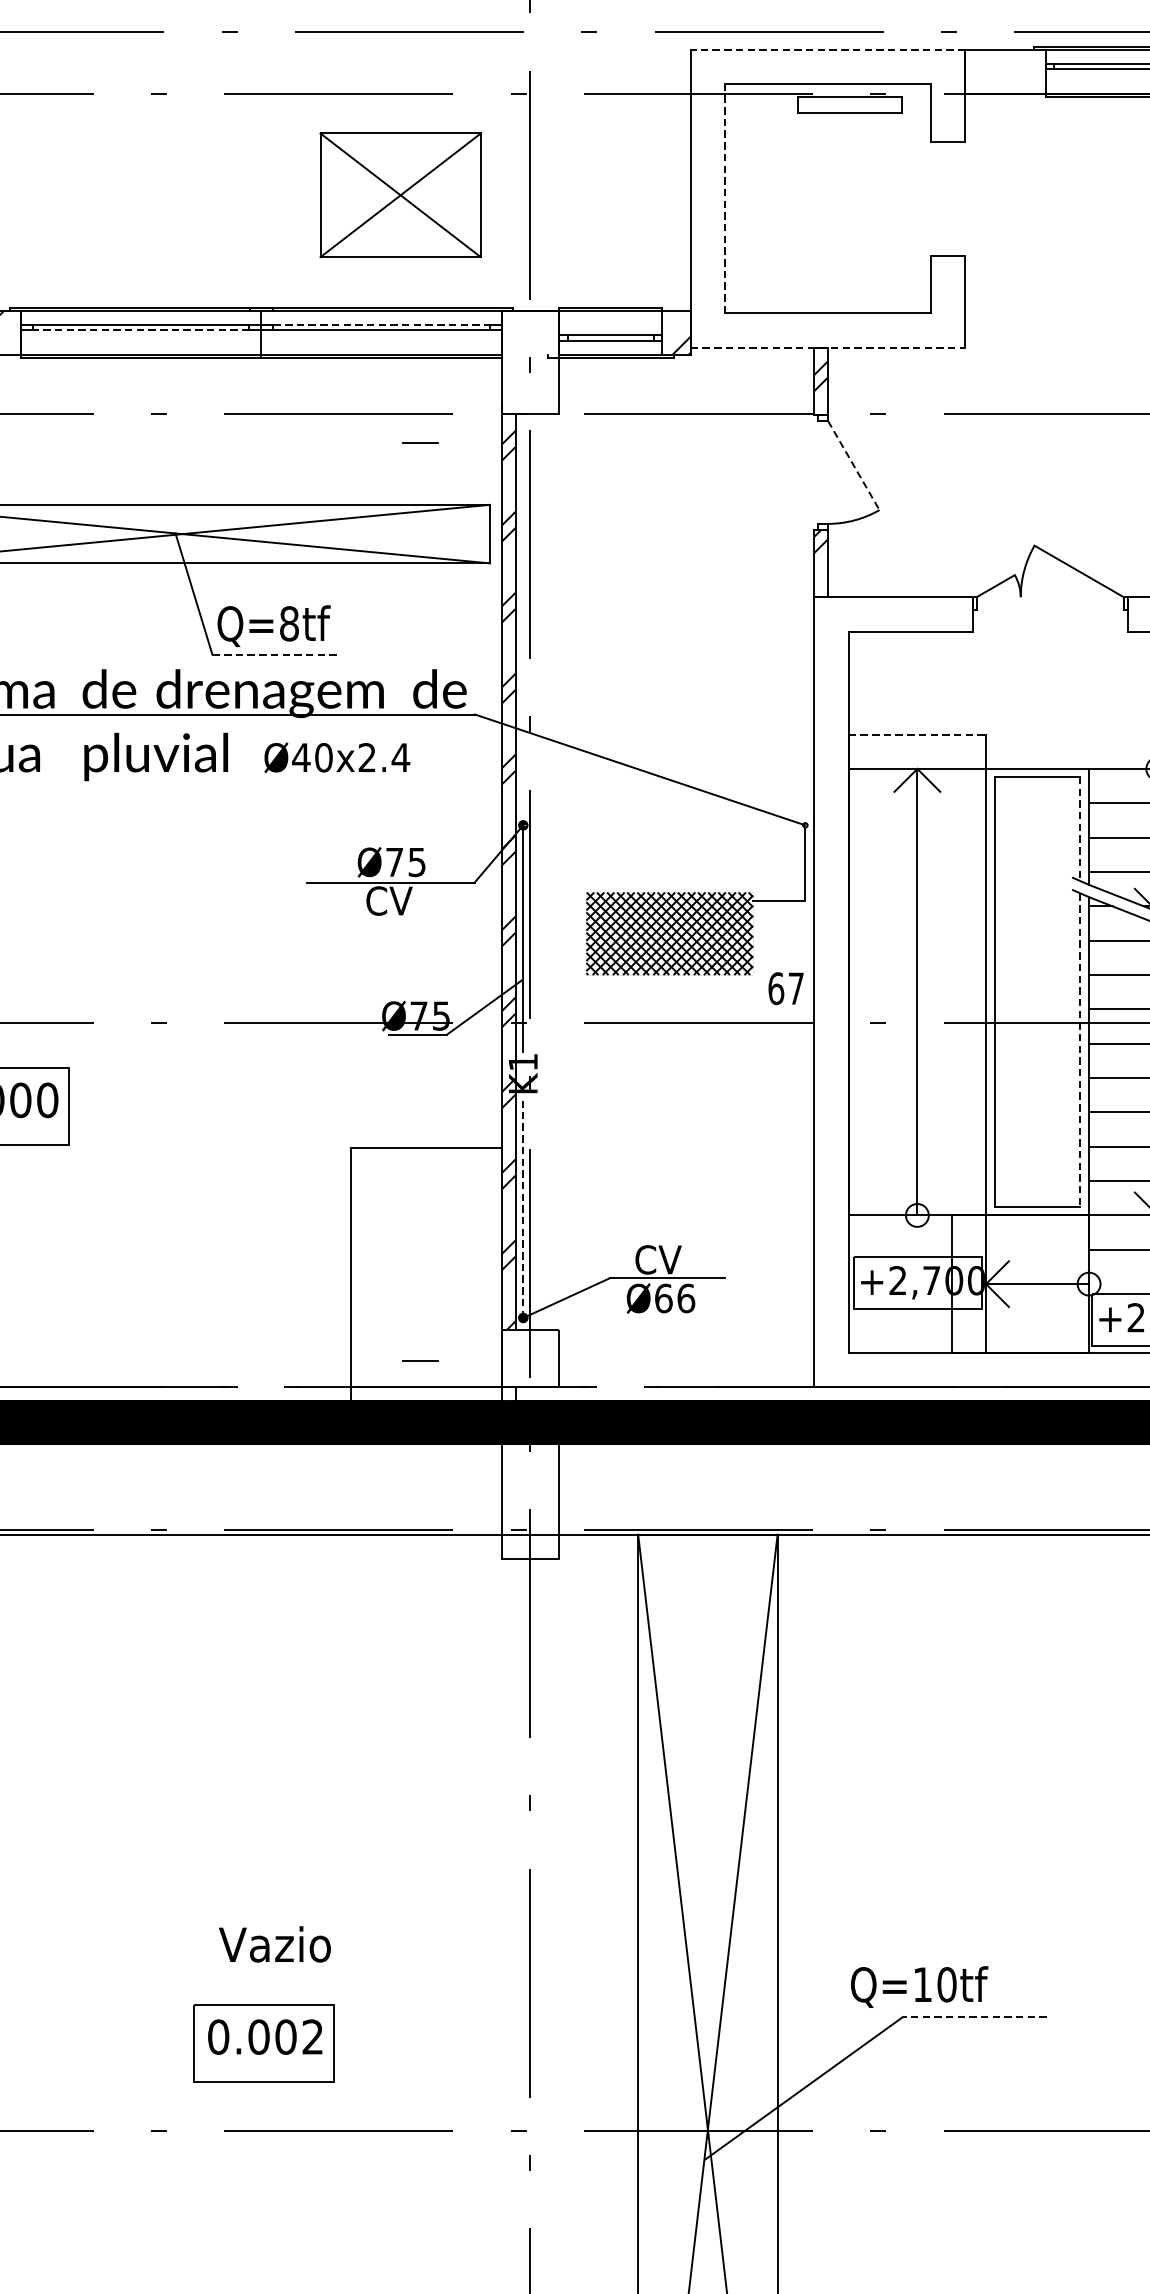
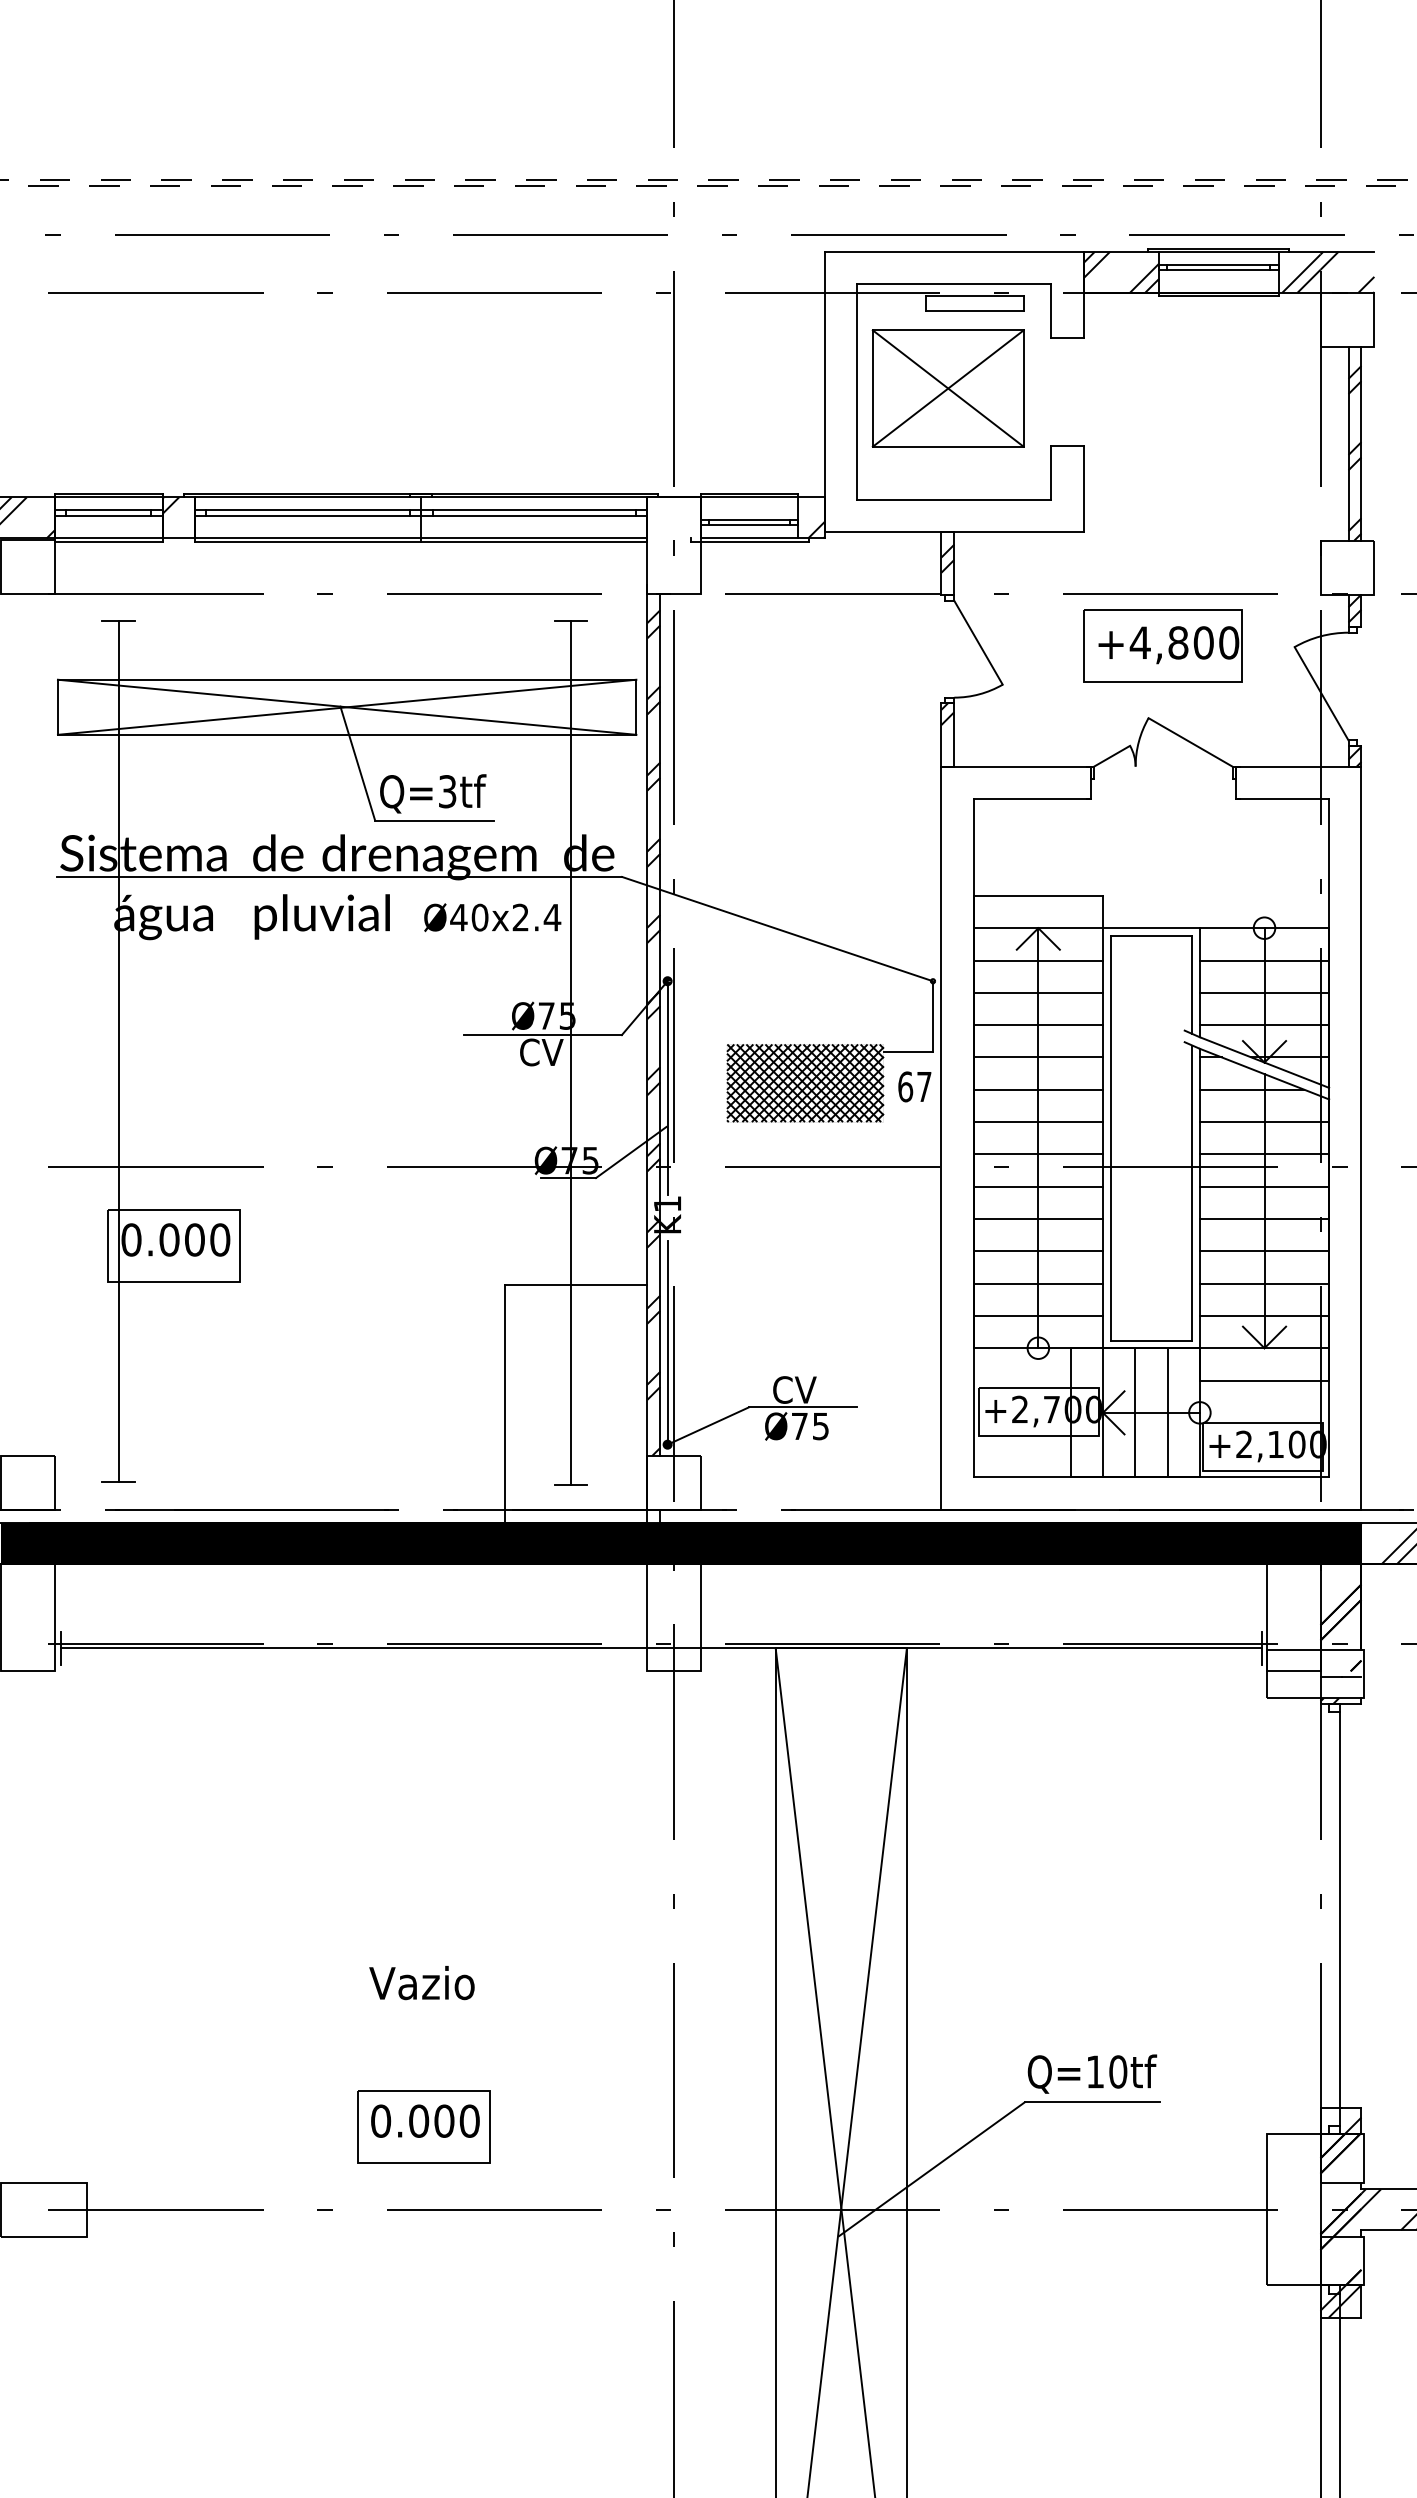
line: (827, 49) -> (953, 251), dashed -> solid
hatch: (1005, 70) -> (1121, 271), added
part: (399, 195) -> (947, 388), moved
line: (725, 198) -> (857, 391), dashed -> solid
line: (381, 324) -> (534, 510), dashed -> solid
line: (141, 330) -> (308, 515), dashed -> solid
line: (828, 347) -> (954, 531), dashed -> solid
line: (853, 466) -> (978, 643), dashed -> solid
part: (1049, 468) -> (1162, 645), added
text: (289, 623) -> (447, 791), Q=8tf -> Q=3tf
line: (276, 654) -> (435, 820), dashed -> solid
line: (917, 734) -> (1038, 895), dashed -> solid
line: (916, 803) -> (1037, 960), added
line: (1080, 828) -> (1191, 984), dashed -> solid
line: (916, 837) -> (1037, 992), added
line: (916, 872) -> (1037, 1025), added
line: (420, 902) -> (570, 1053), added
line: (916, 906) -> (1037, 1057), added
line: (916, 940) -> (1037, 1089), added
line: (916, 975) -> (1037, 1122), added
text: (785, 988) -> (914, 1086), moved
line: (916, 1009) -> (1037, 1154), added
line: (916, 1043) -> (1037, 1186), added
line: (1080, 1050) -> (1191, 1193), dashed -> solid
line: (916, 1077) -> (1037, 1218), added
line: (916, 1112) -> (1037, 1251), added
line: (916, 1146) -> (1037, 1283), added
line: (916, 1180) -> (1037, 1315), added
line: (523, 1209) -> (667, 1342), dashed -> solid
line: (1020, 1283) -> (1135, 1412), added
line: (1054, 1283) -> (1167, 1412), added
text: (675, 1298) -> (810, 1426), Ø66 -> Ø75
text: (274, 1944) -> (421, 1983), moved
text: (919, 1986) -> (1092, 2073), moved
line: (974, 2017) -> (1092, 2102), dashed -> solid
text: (312, 2036) -> (469, 2120), 0.002 -> 0.000

